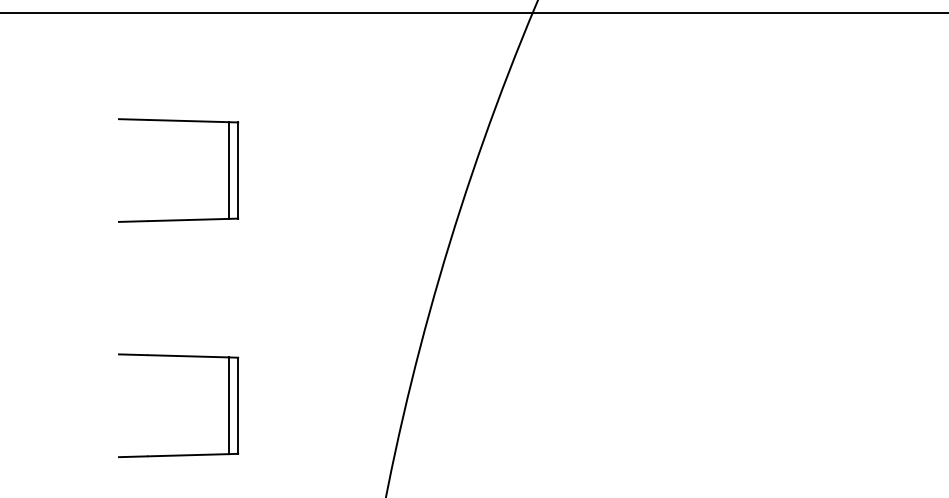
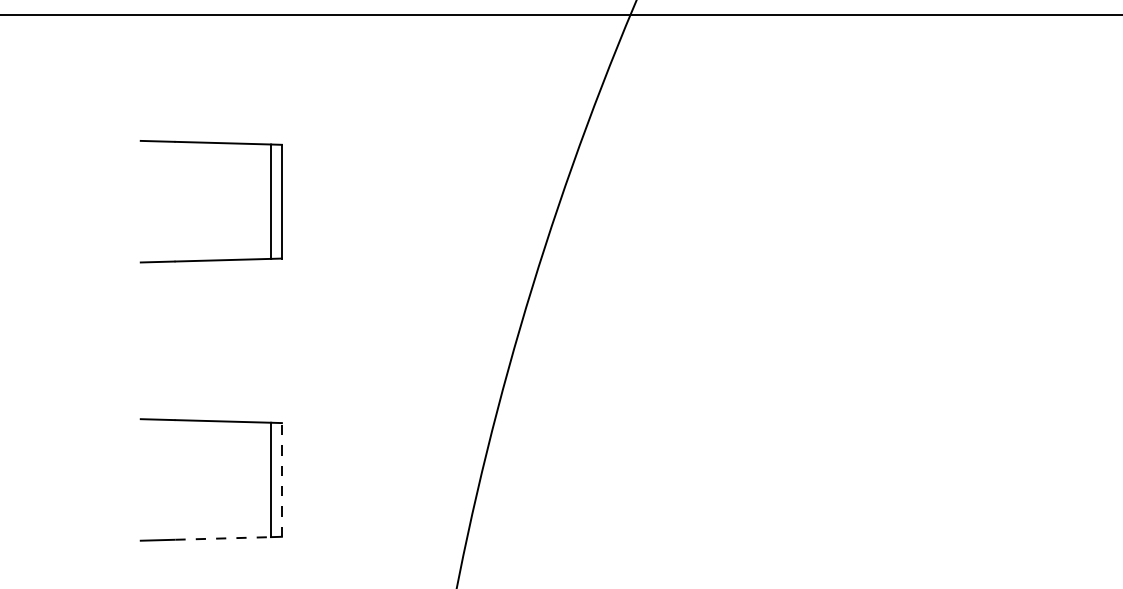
line: (238, 405) -> (282, 479), solid -> dashed
line: (189, 455) -> (224, 538), solid -> dashed

